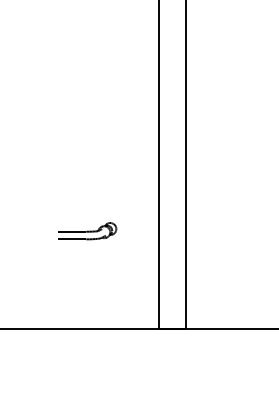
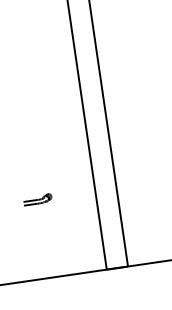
part: (87, 231) -> (37, 199), size x0.6

